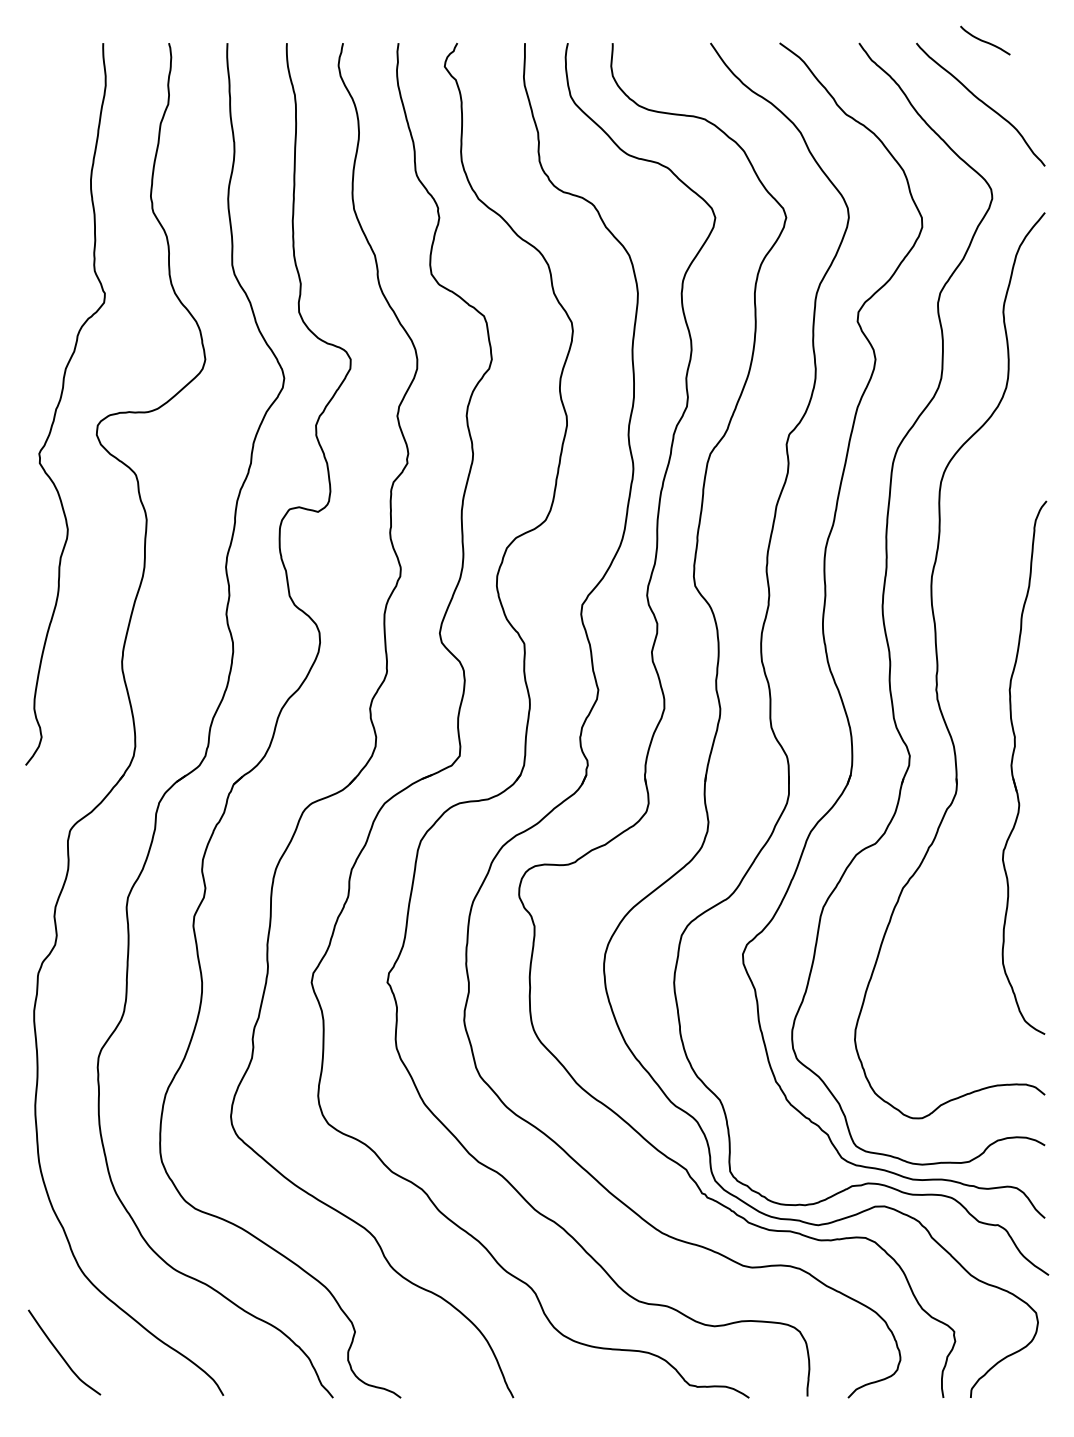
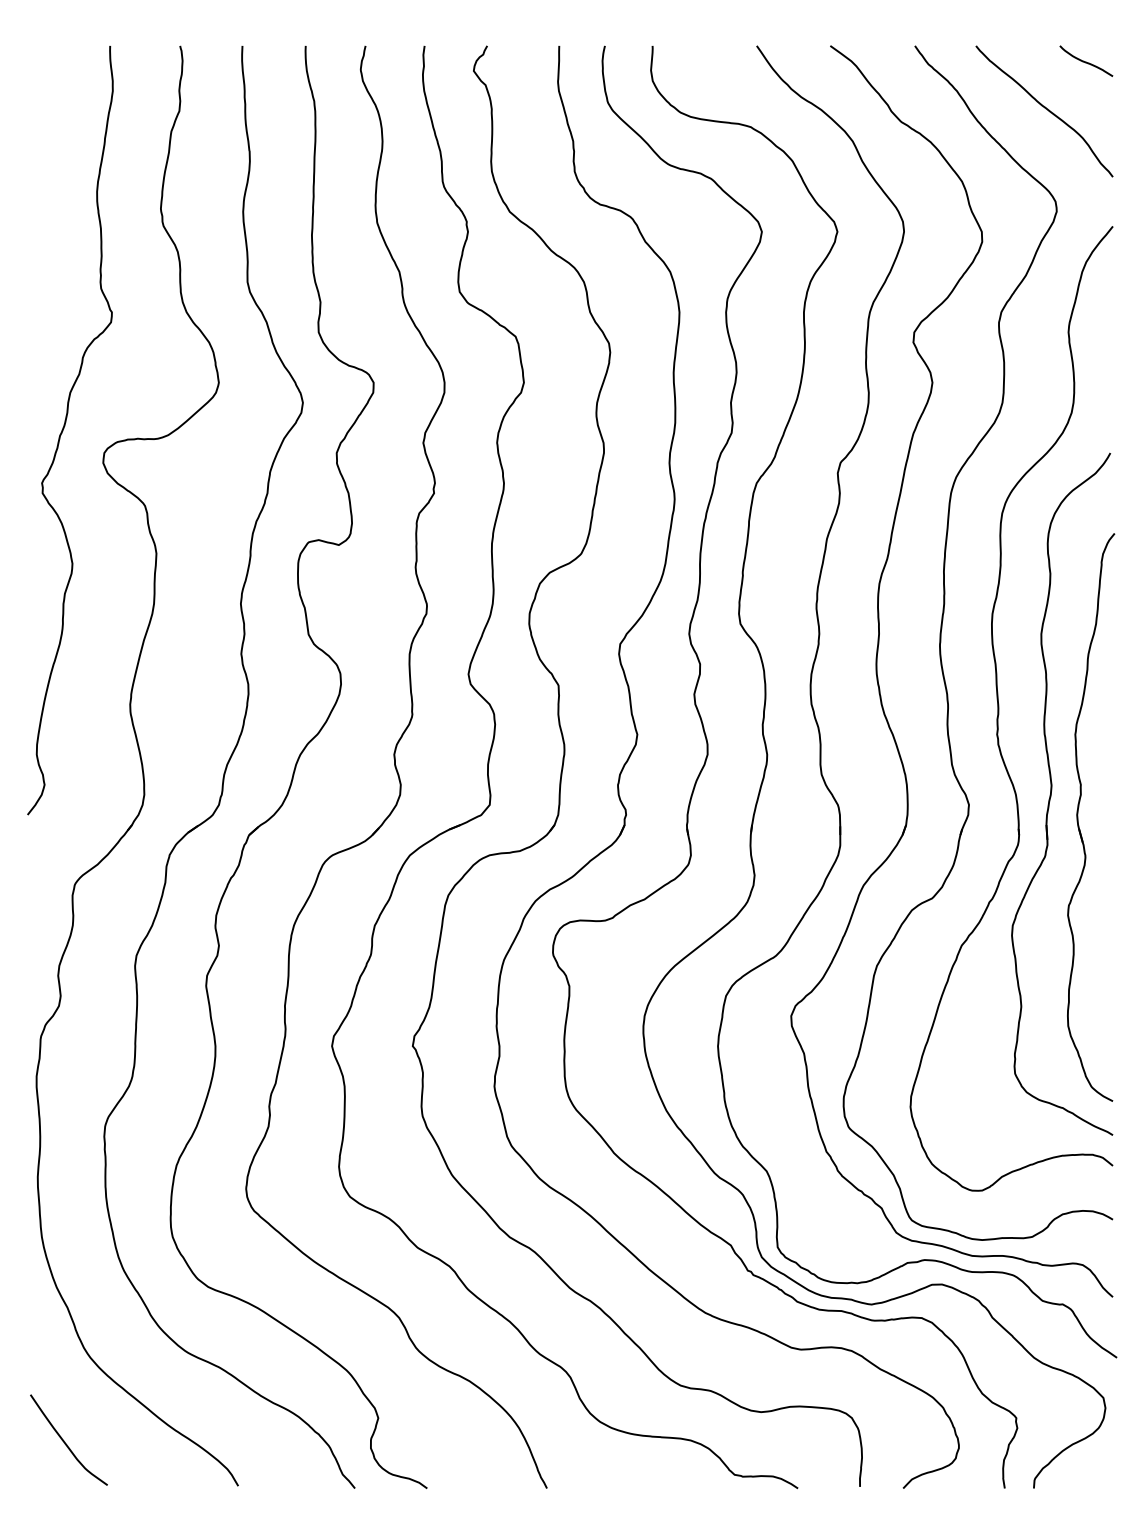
curve: (985, 40) -> (1086, 61), moved
part: (988, 742) -> (1052, 790), added

